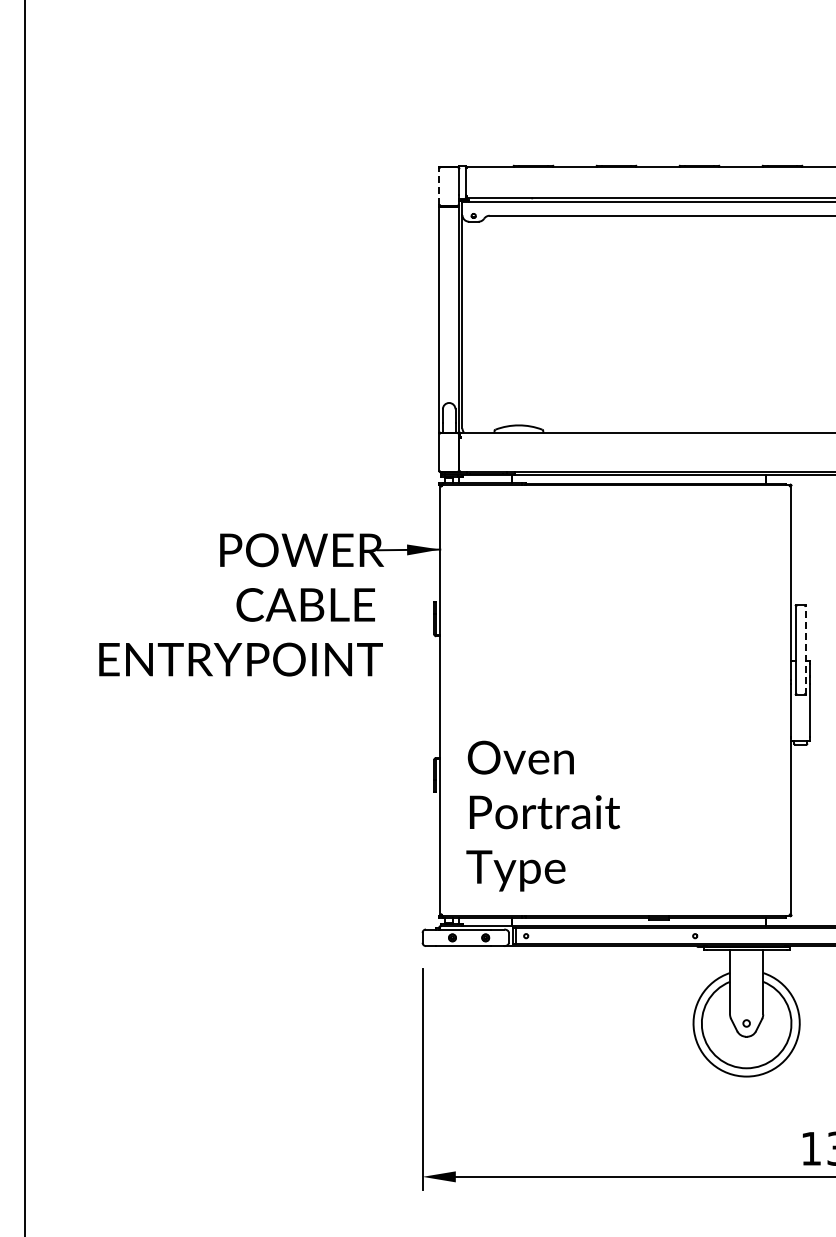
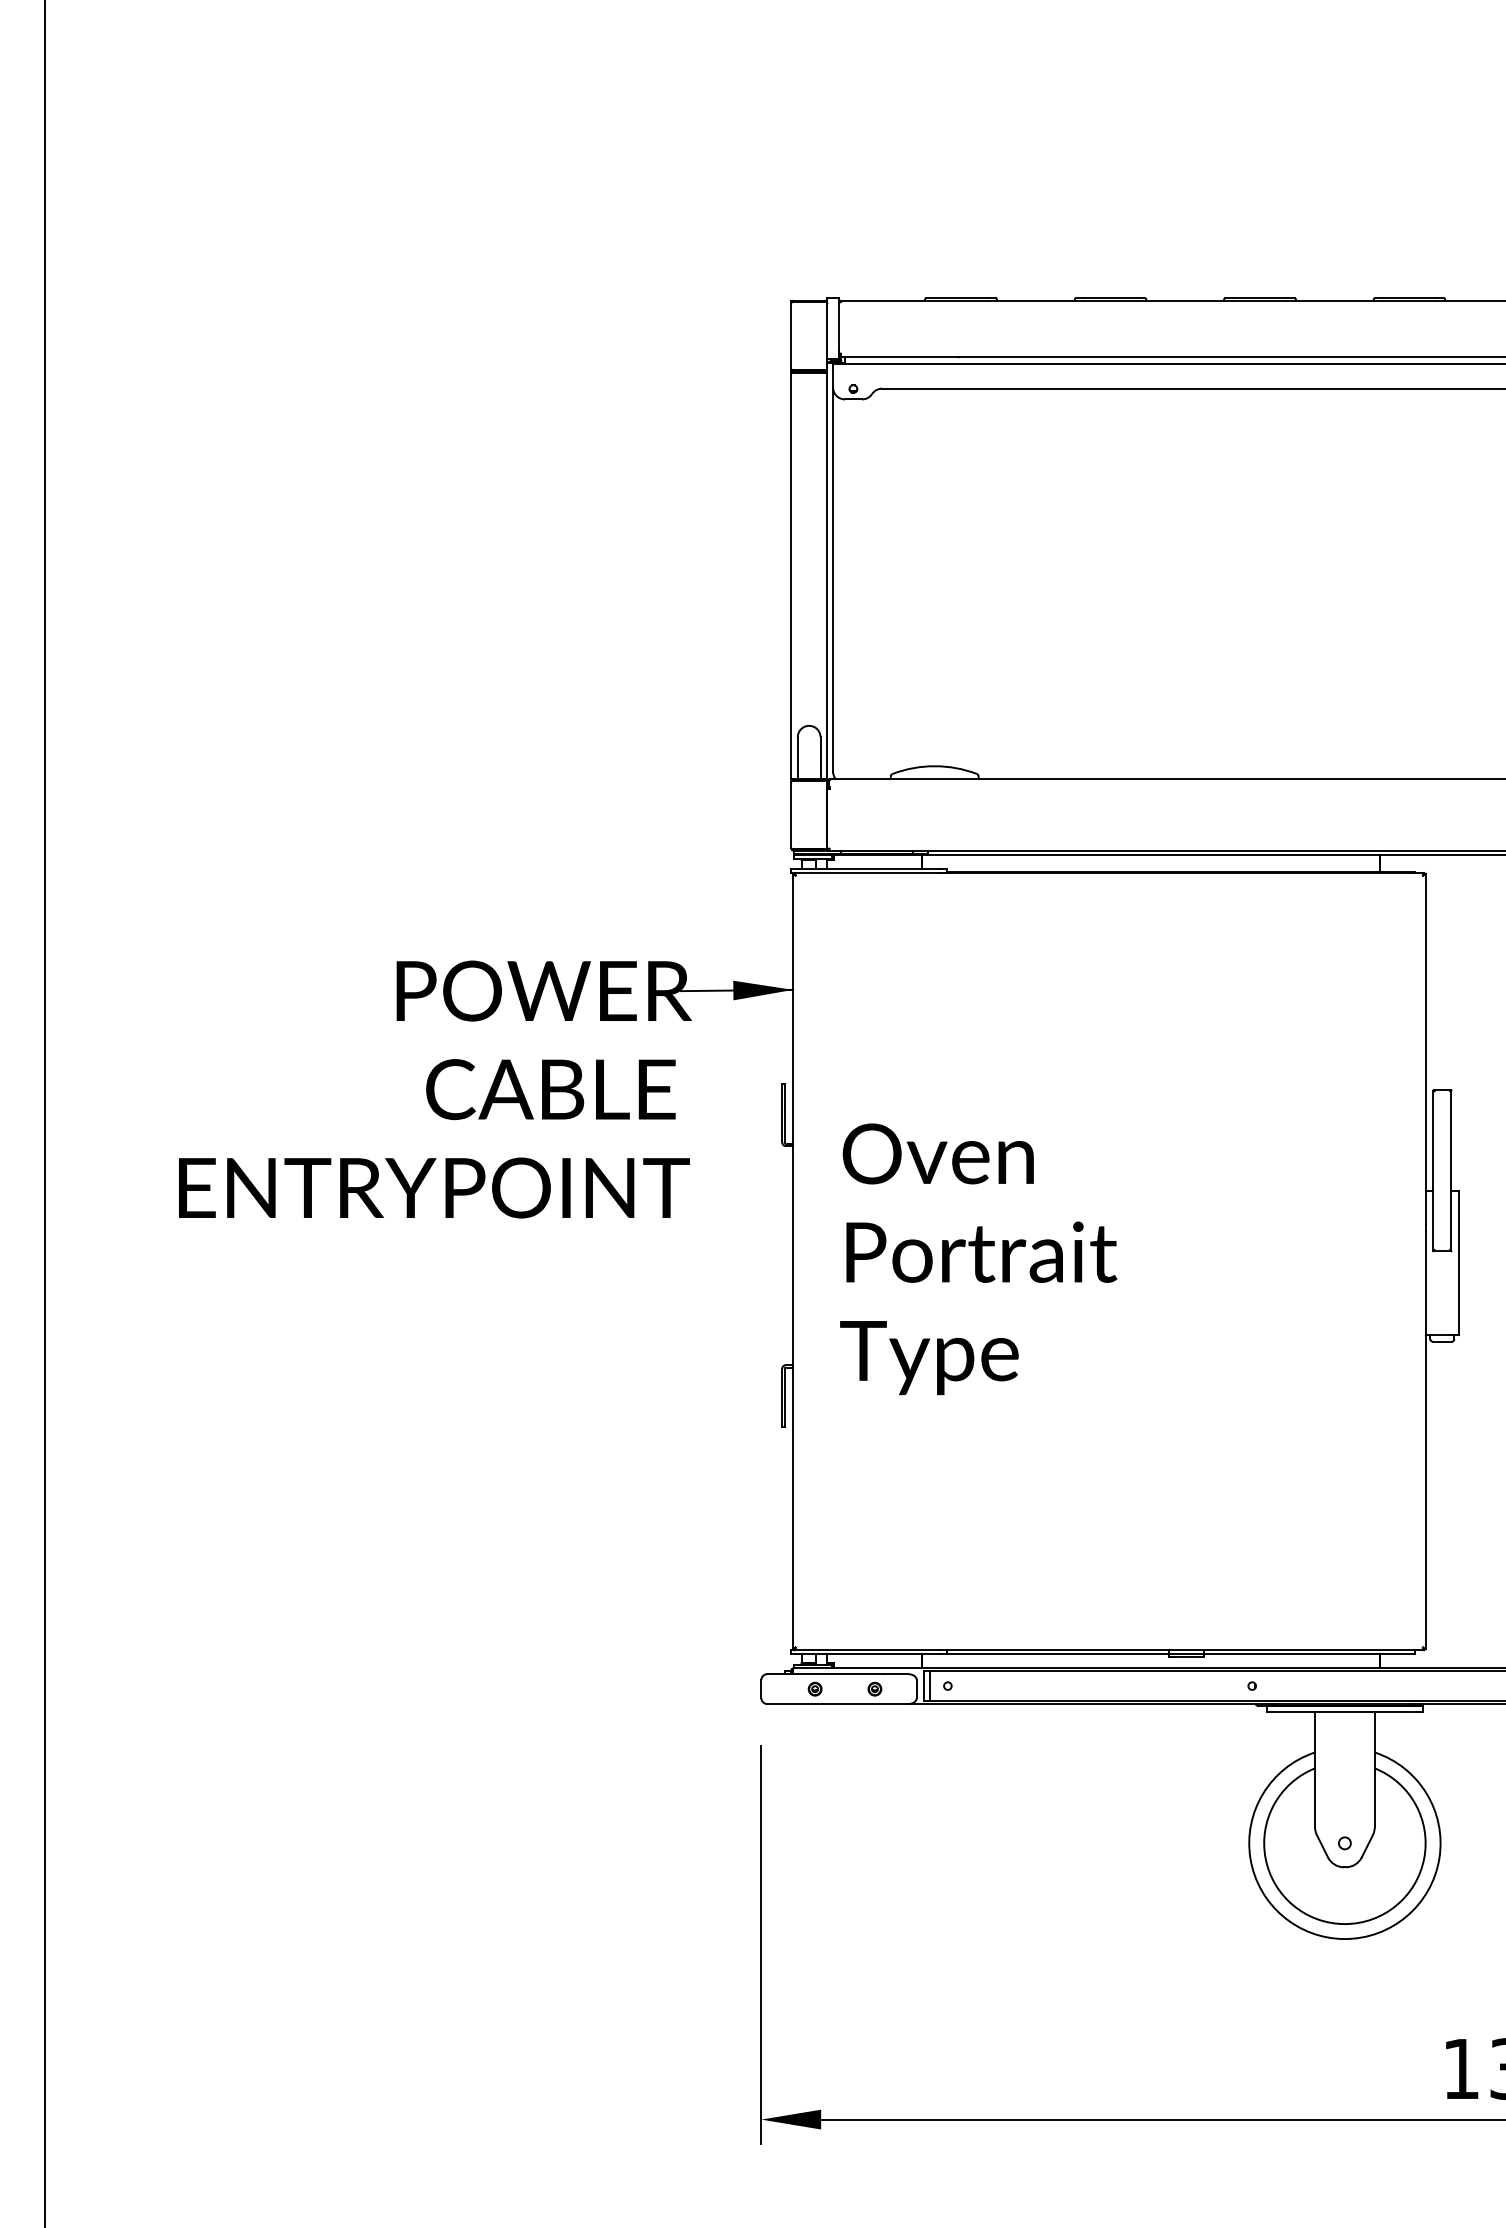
line: (439, 186) -> (791, 335), dashed -> solid
line: (805, 649) -> (1450, 1169), dashed -> solid
text: (543, 815) -> (979, 1258), moved

